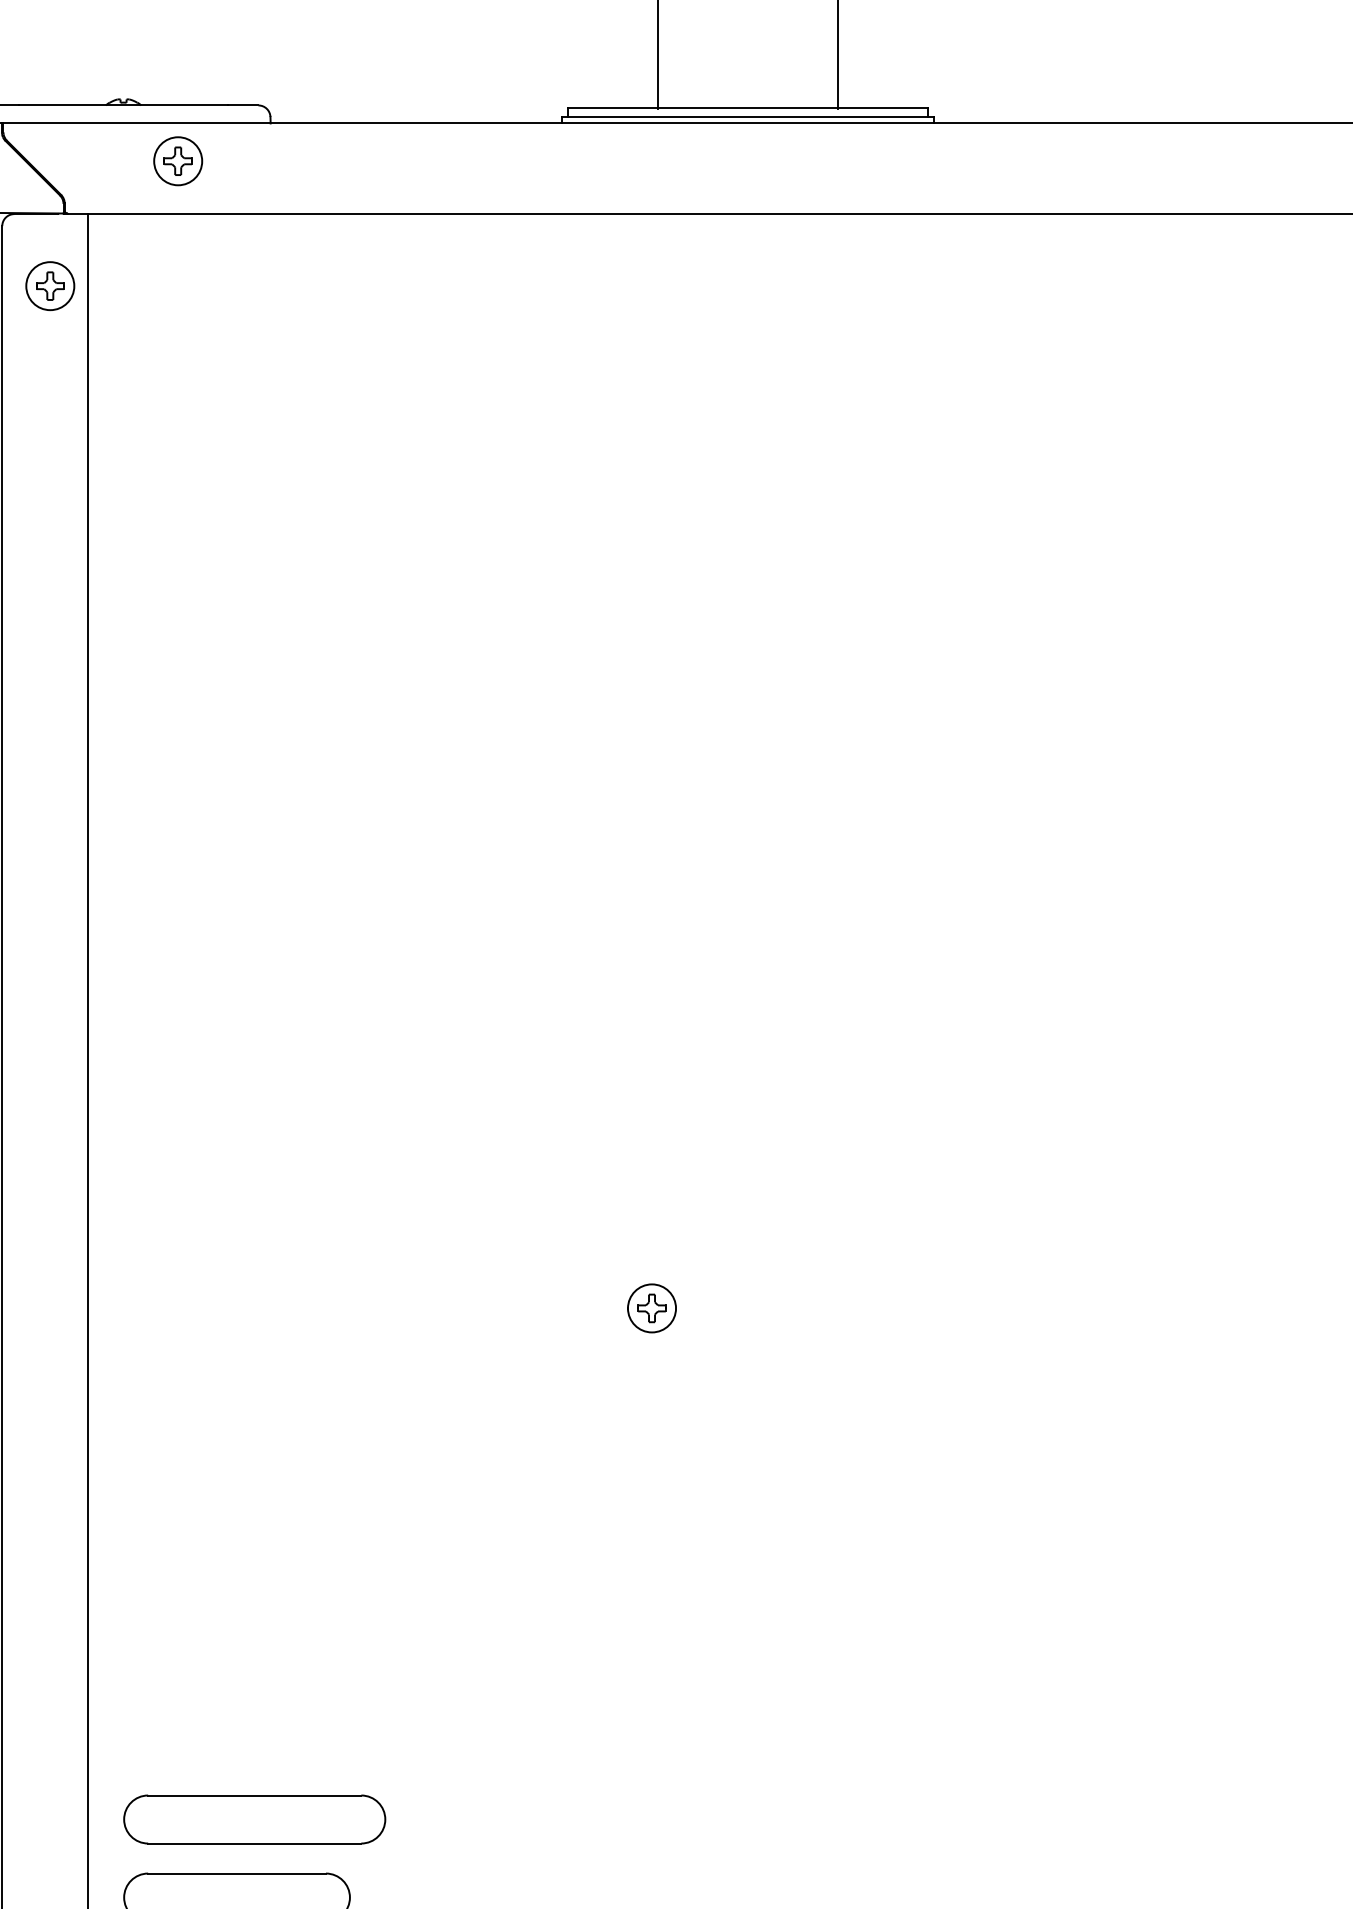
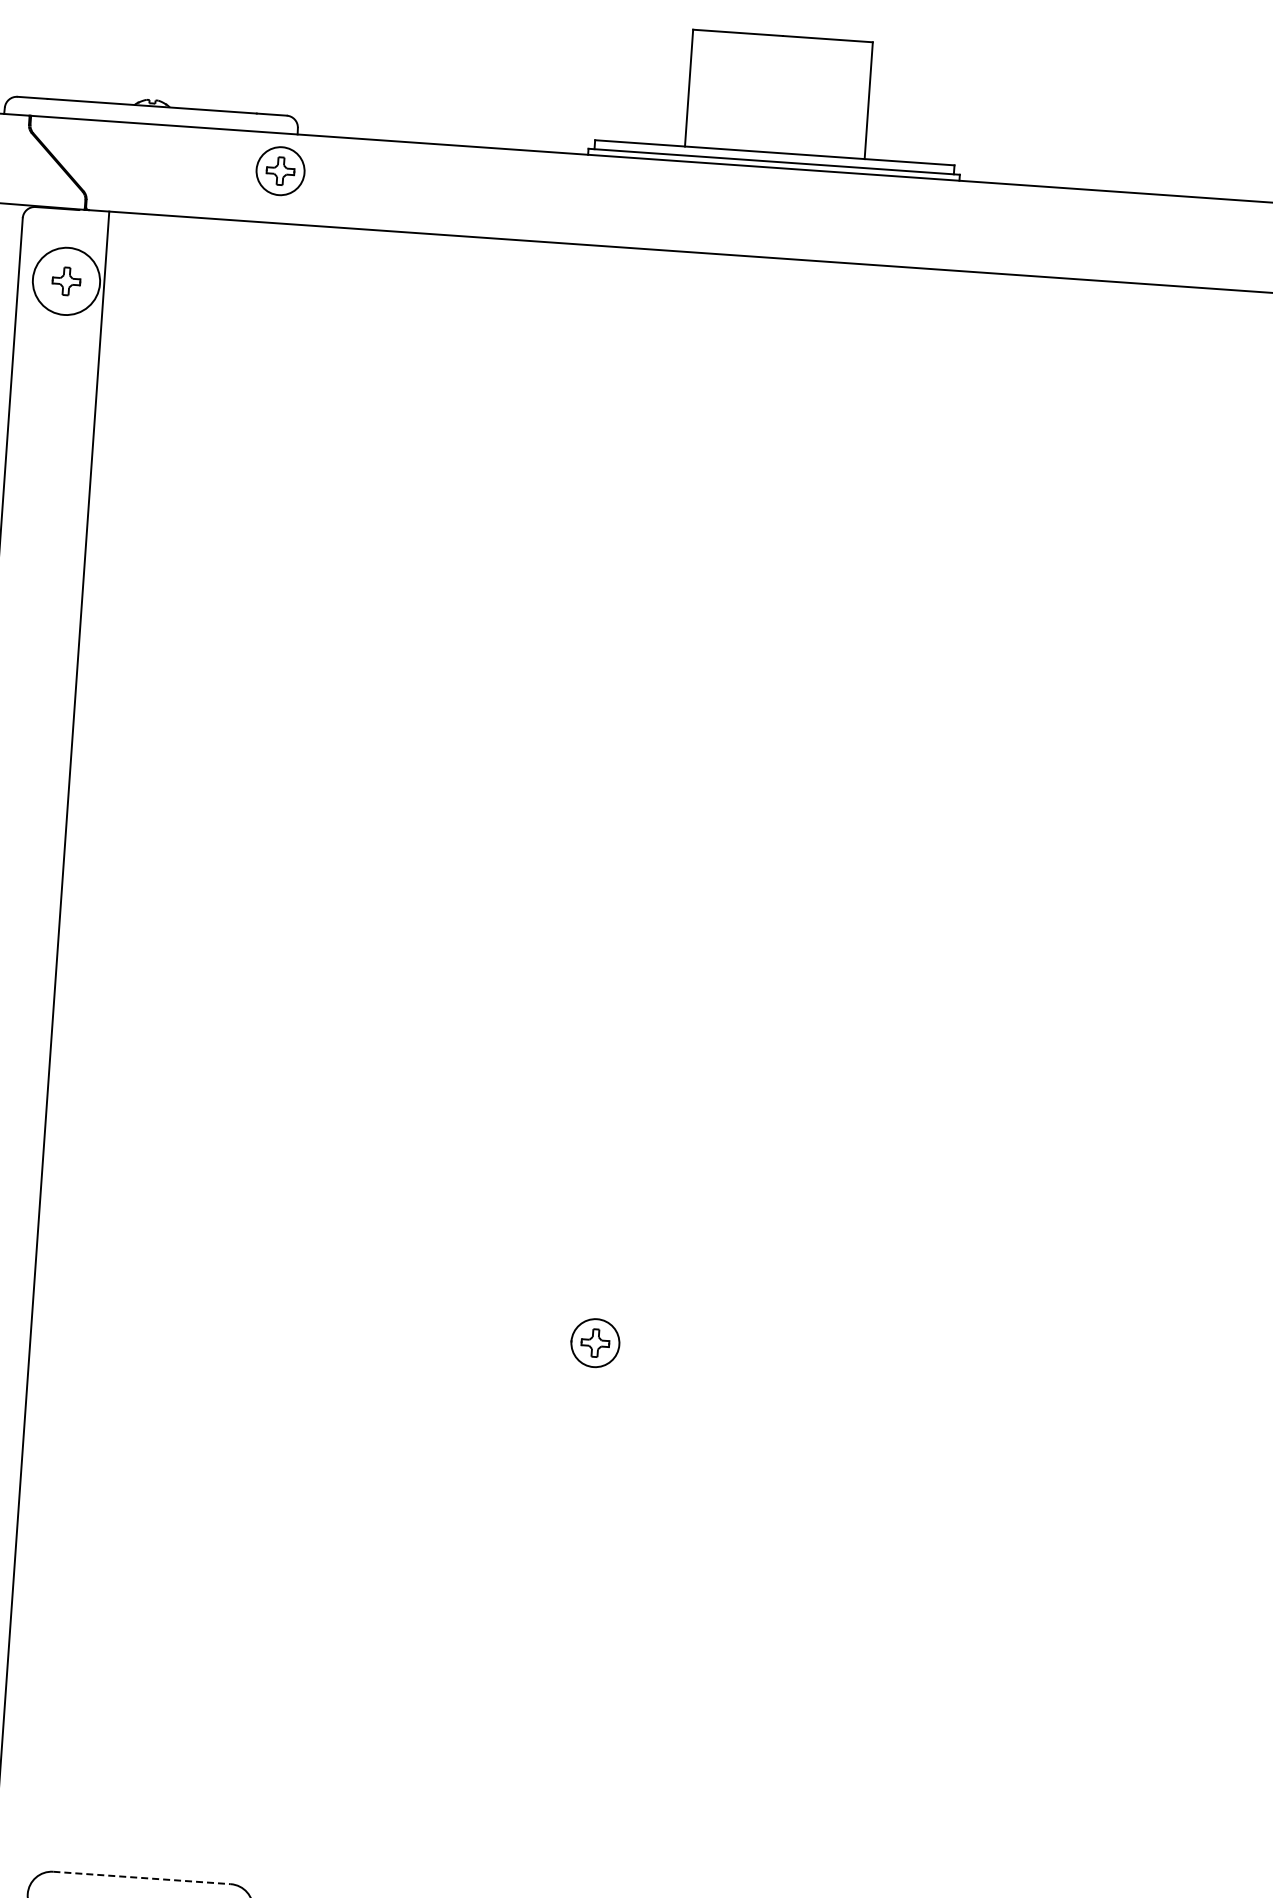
part: (178, 161) -> (280, 171), moved
circle: (50, 286) -> (66, 281), size x1.4
part: (254, 1819) -> (163, 1825), removed
line: (237, 1873) -> (142, 1877), solid -> dashed

